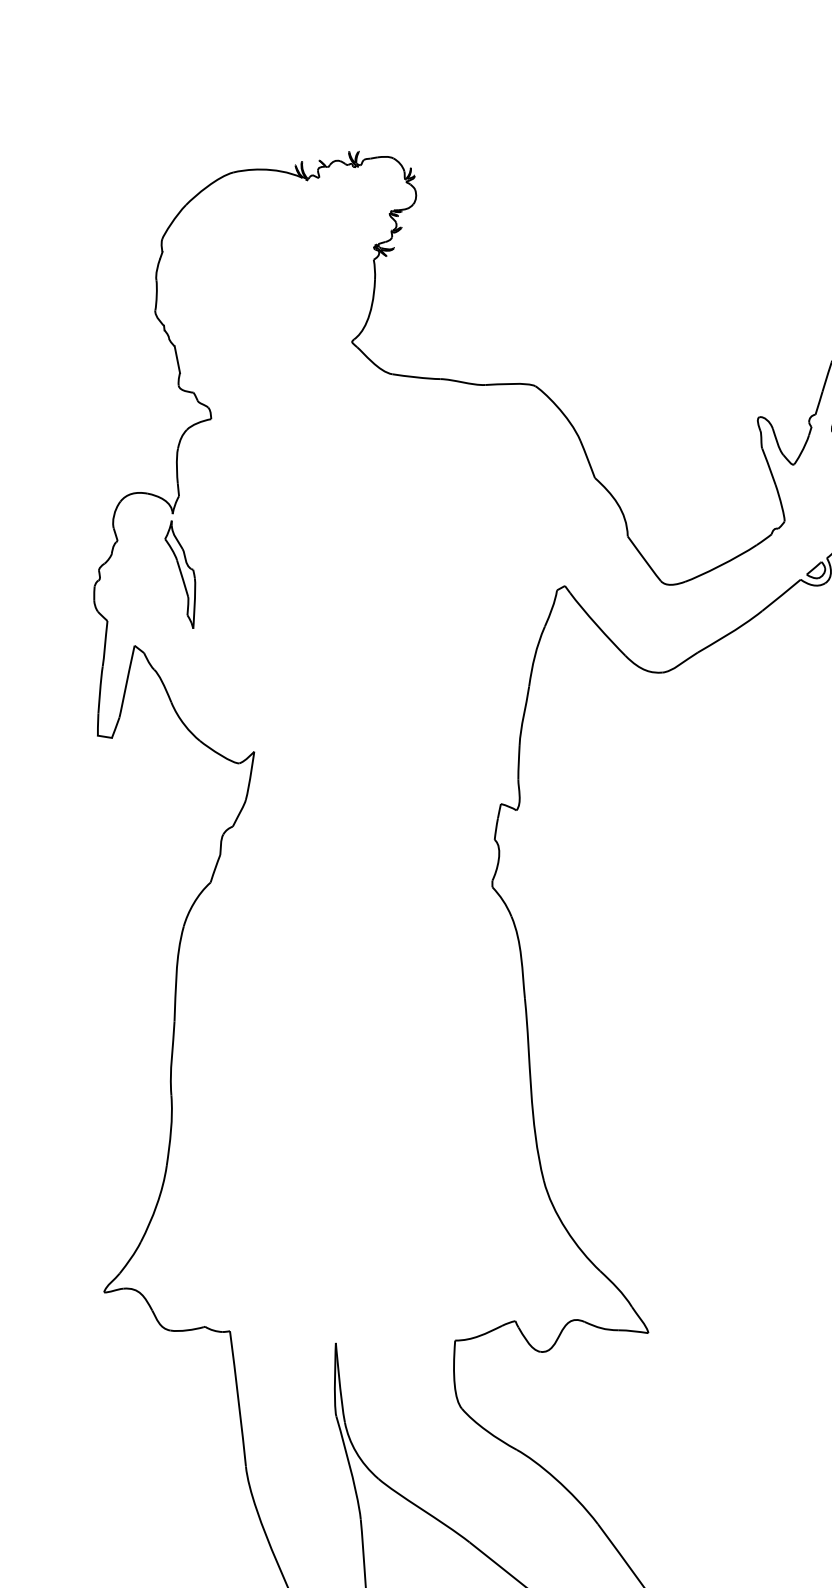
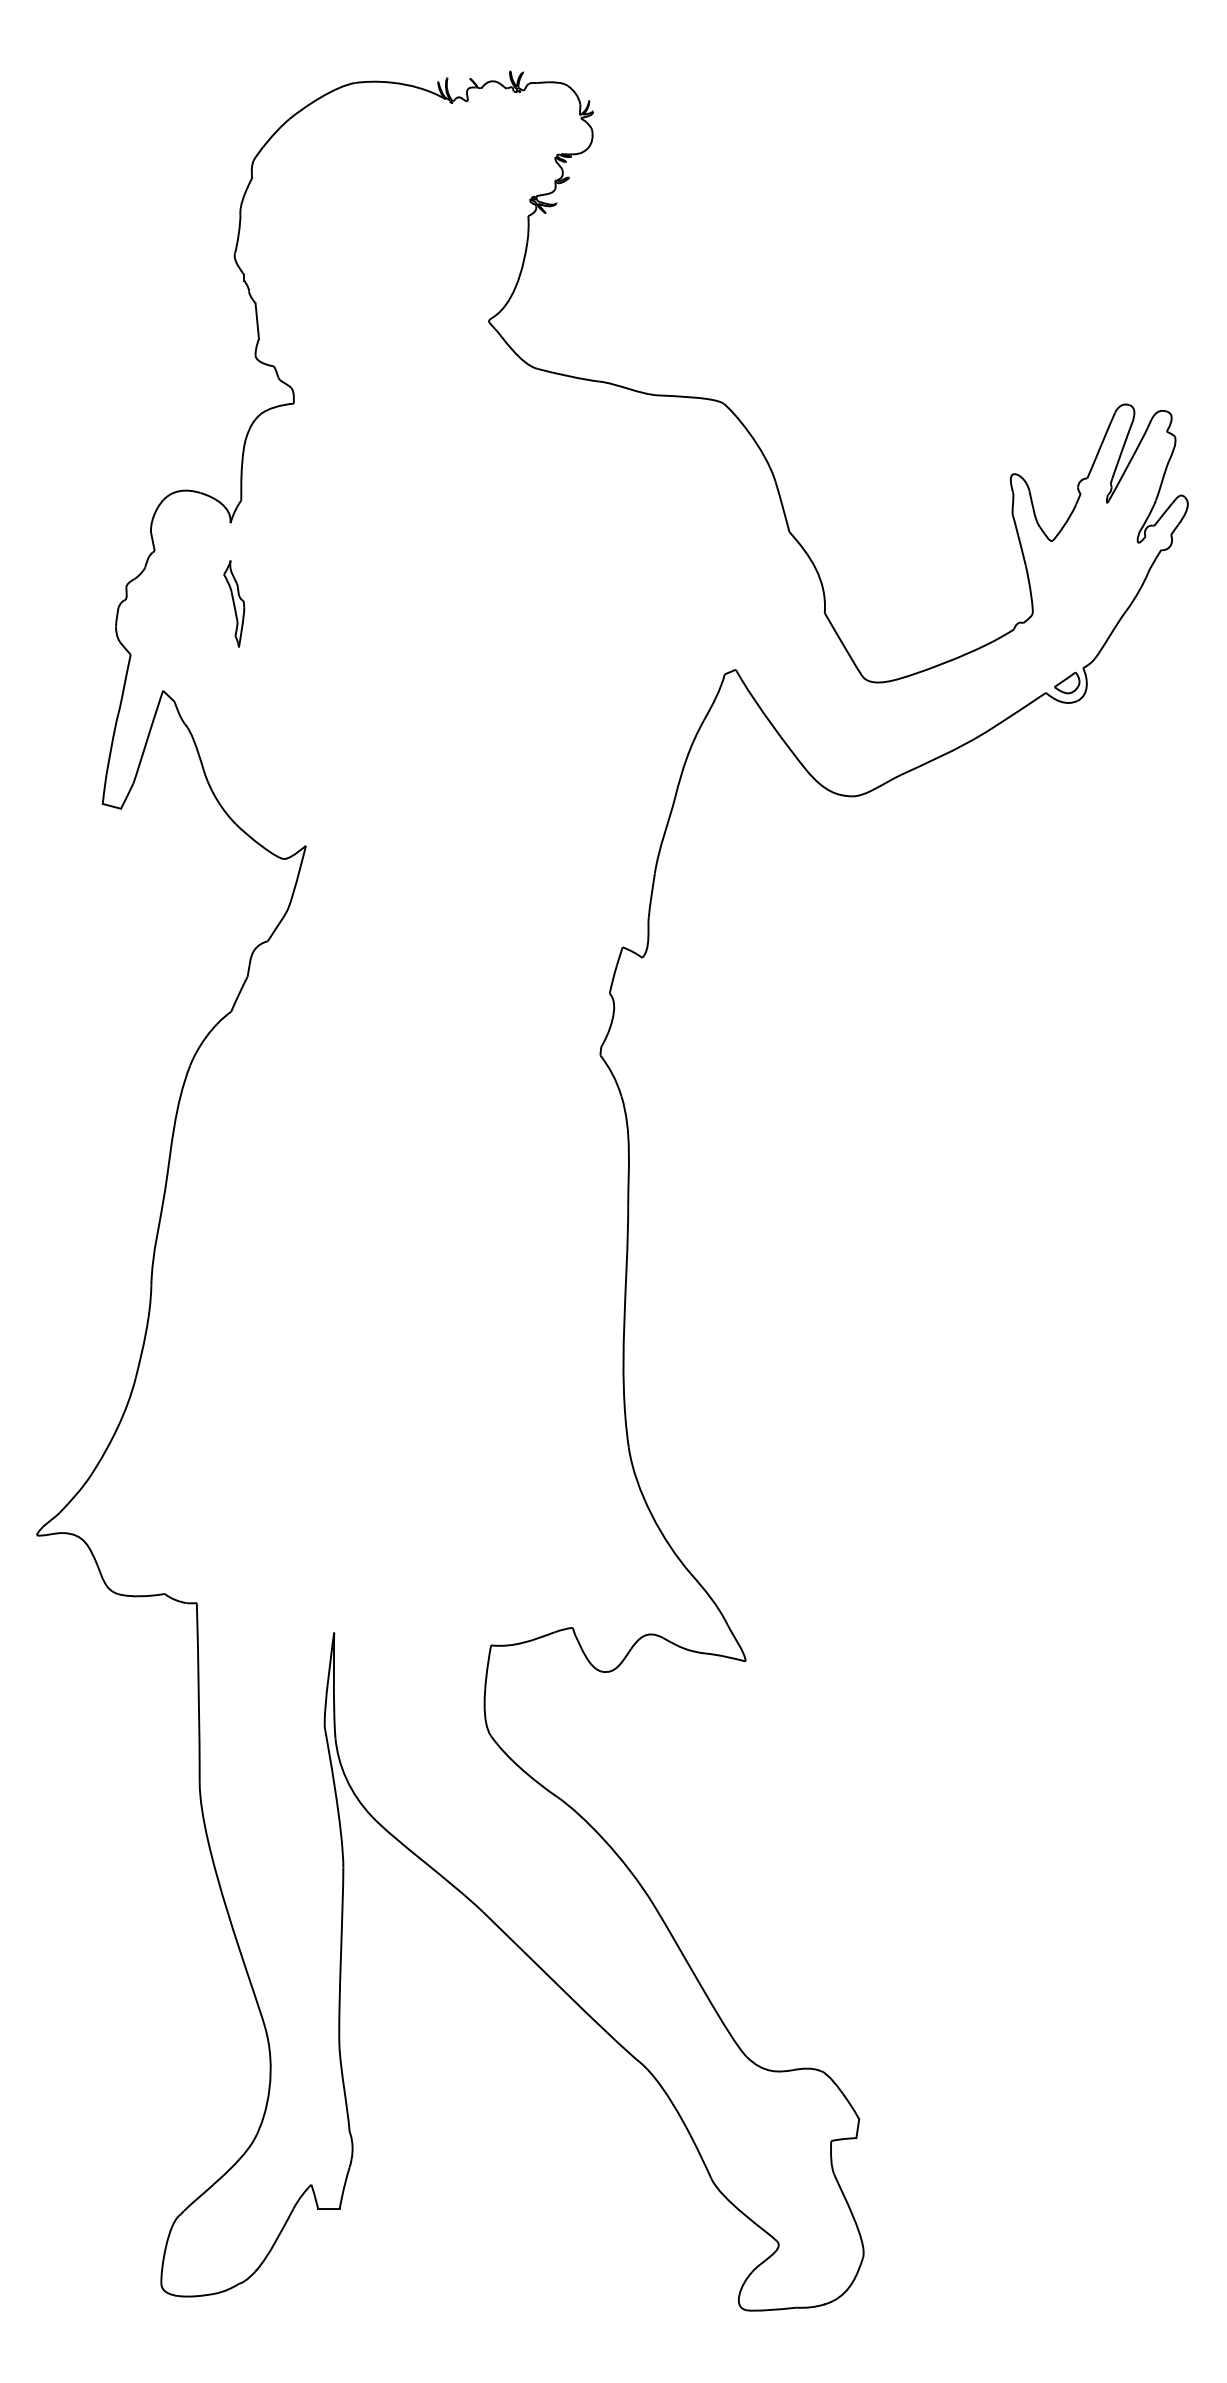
part: (181, 574) -> (233, 603), size x0.6

